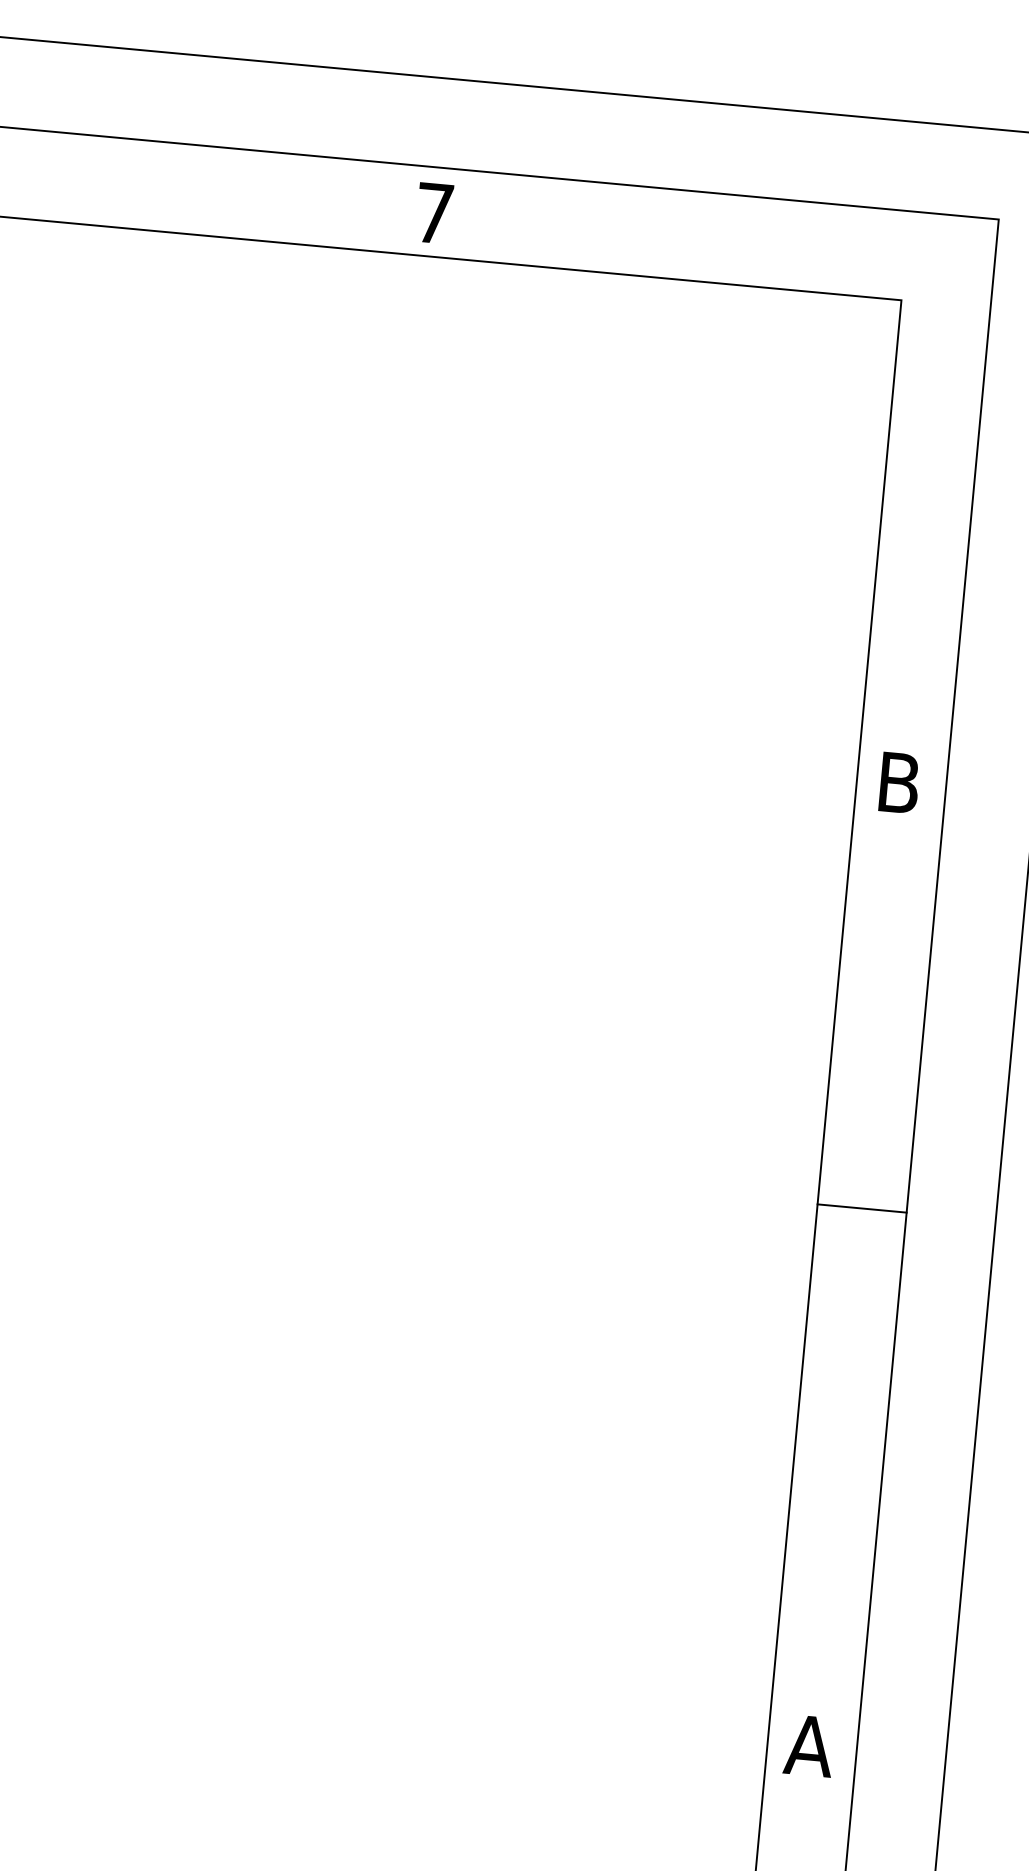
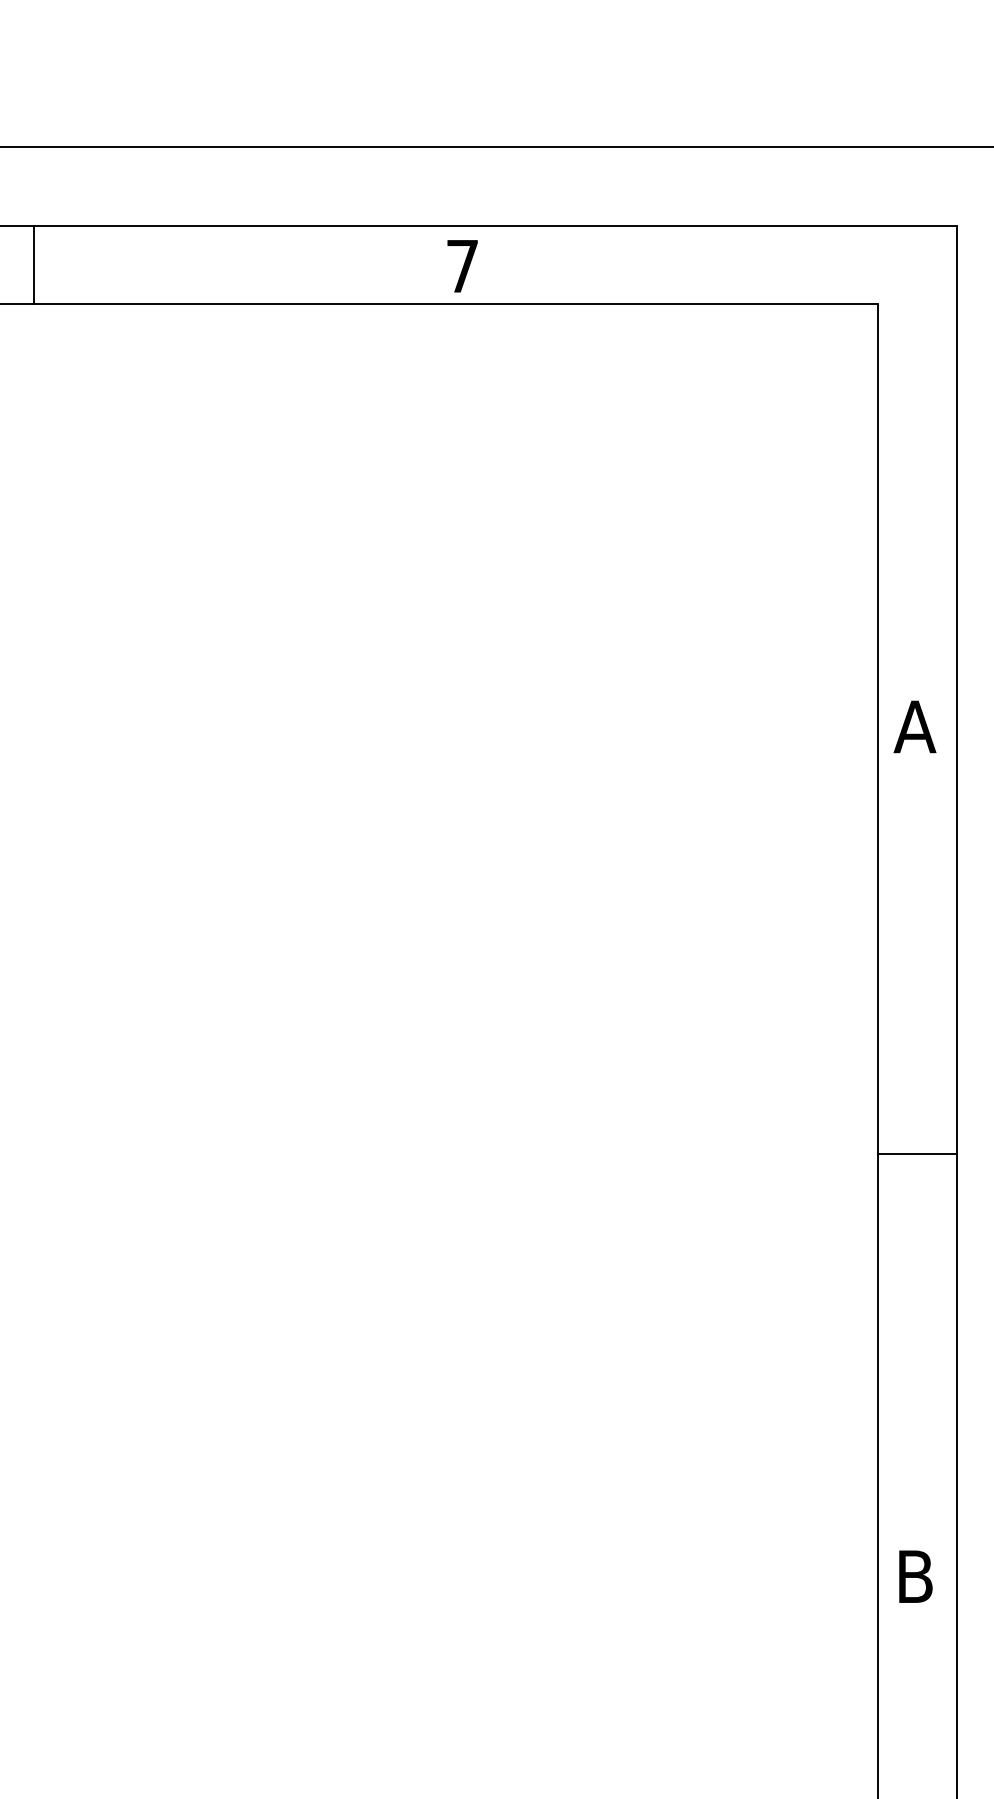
text: (898, 782) -> (914, 726), B -> A
line: (862, 1208) -> (917, 1154), moved
text: (808, 1745) -> (914, 1576), A -> B

